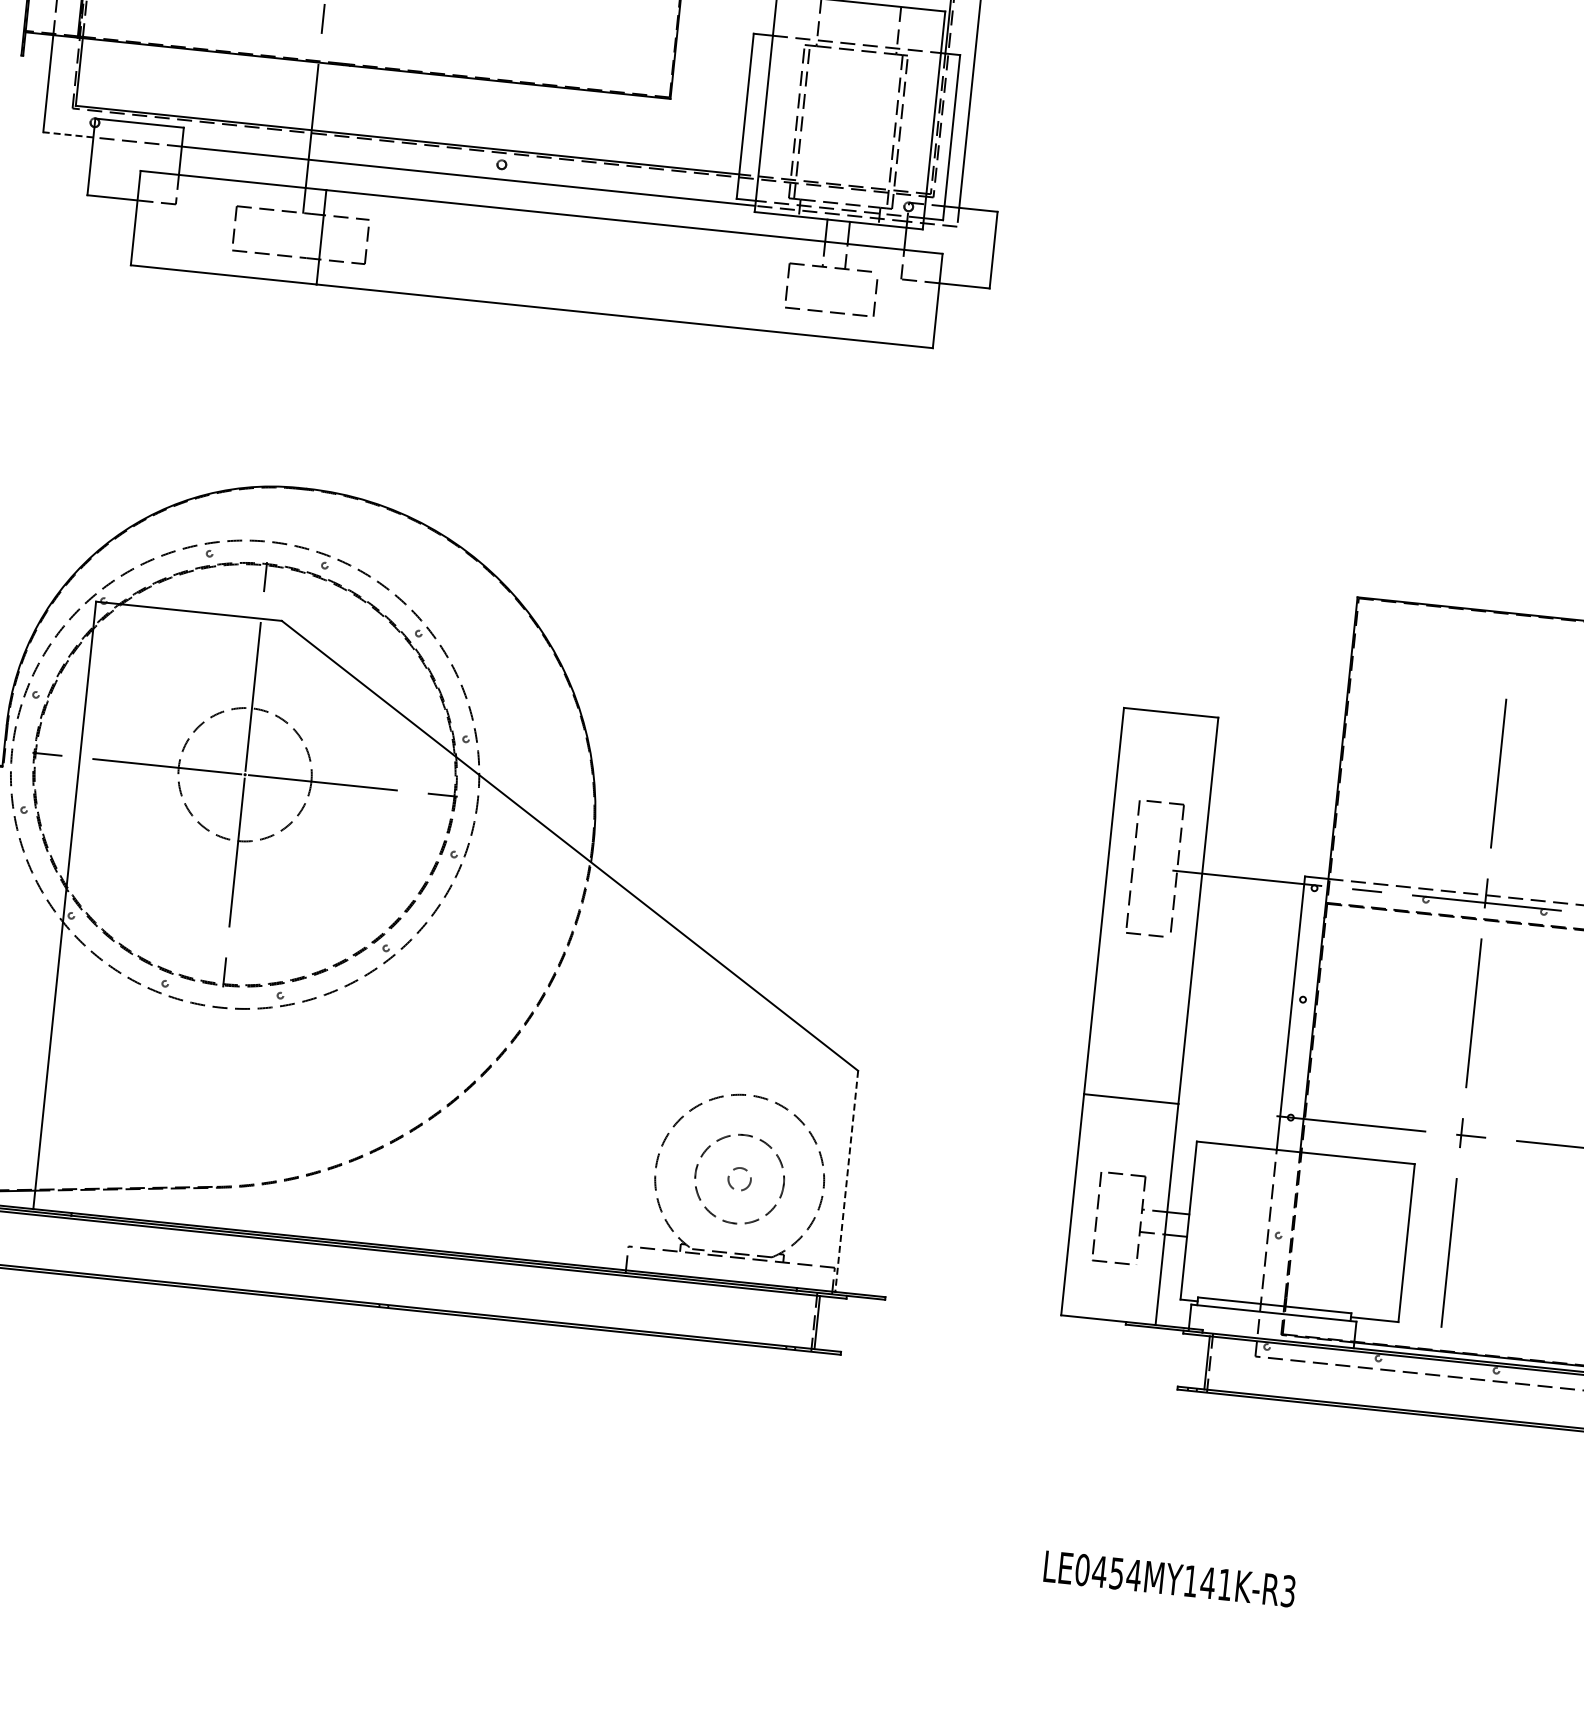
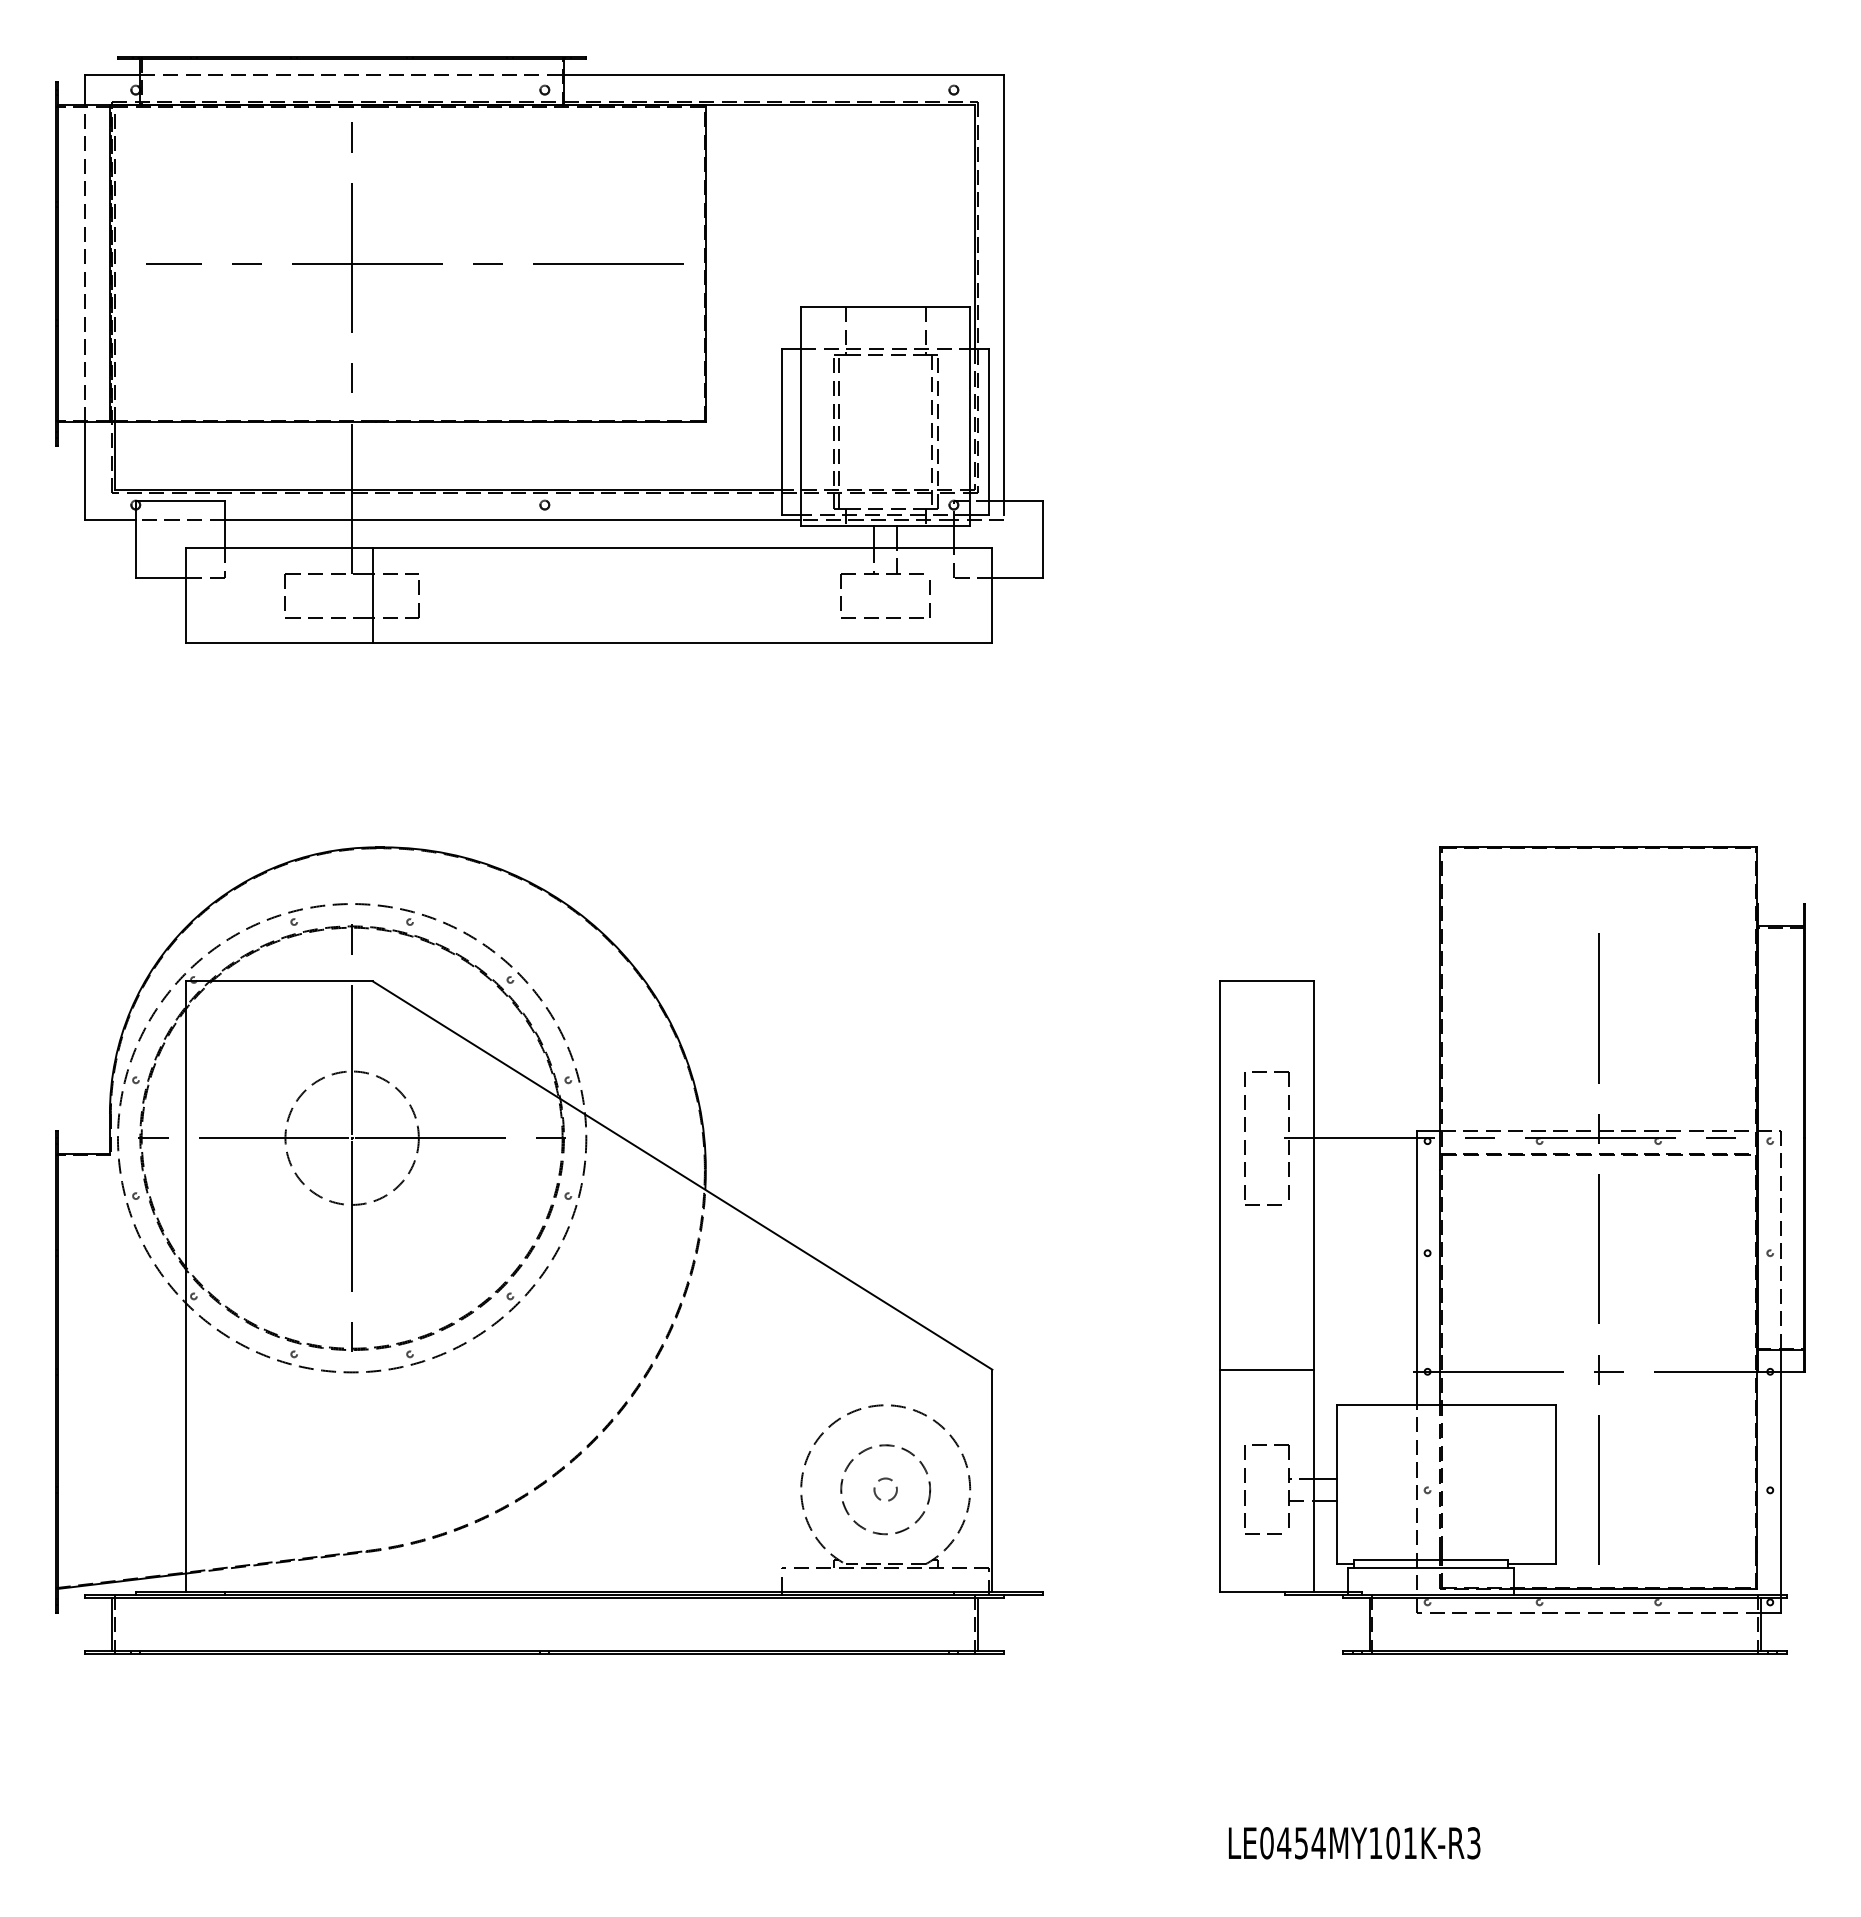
line: (68, 134) -> (110, 519), dashed -> solid
line: (846, 1182) -> (992, 1481), dashed -> solid
text: (1207, 1583) -> (1392, 1843), LE0454MY141K-R3 -> LE0454MY101K-R3

